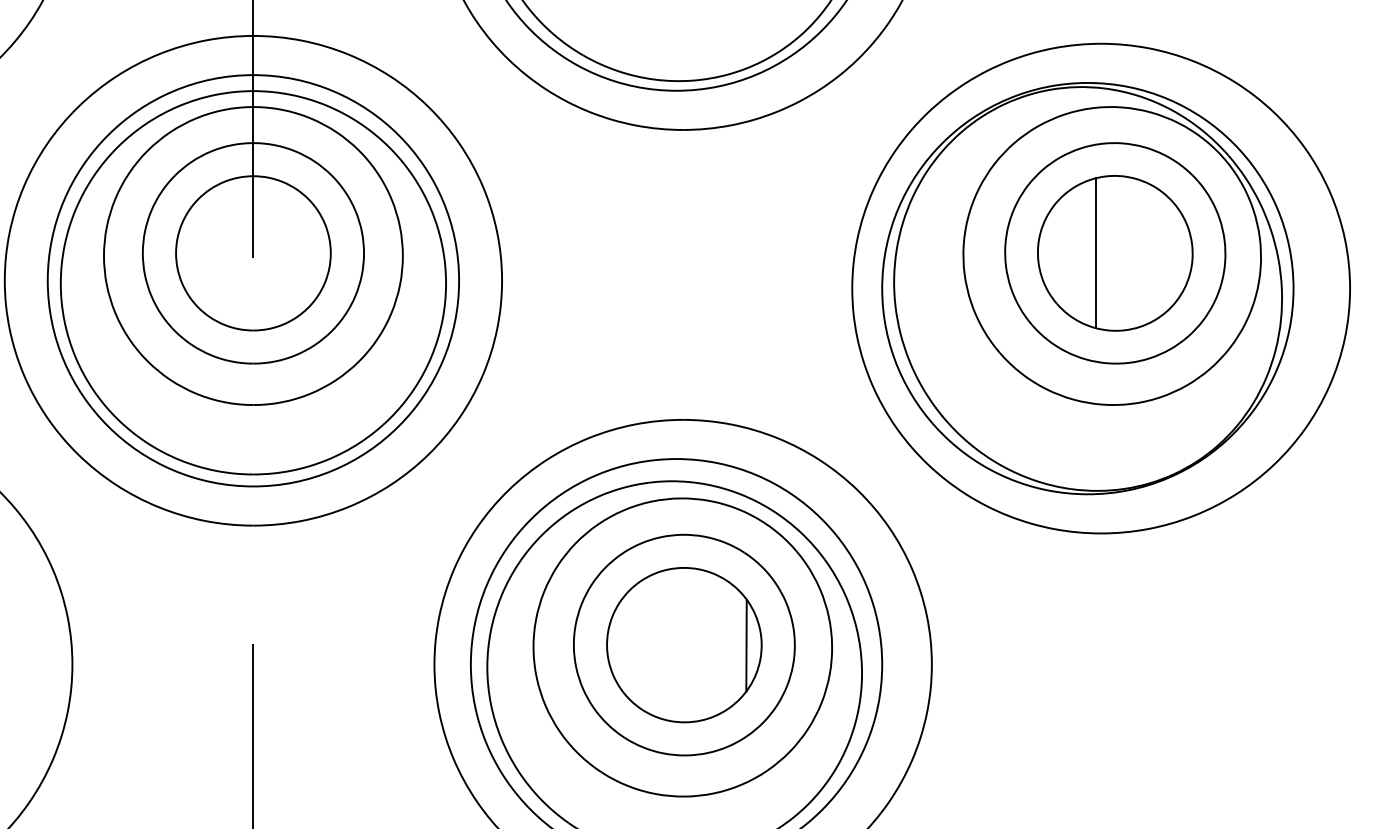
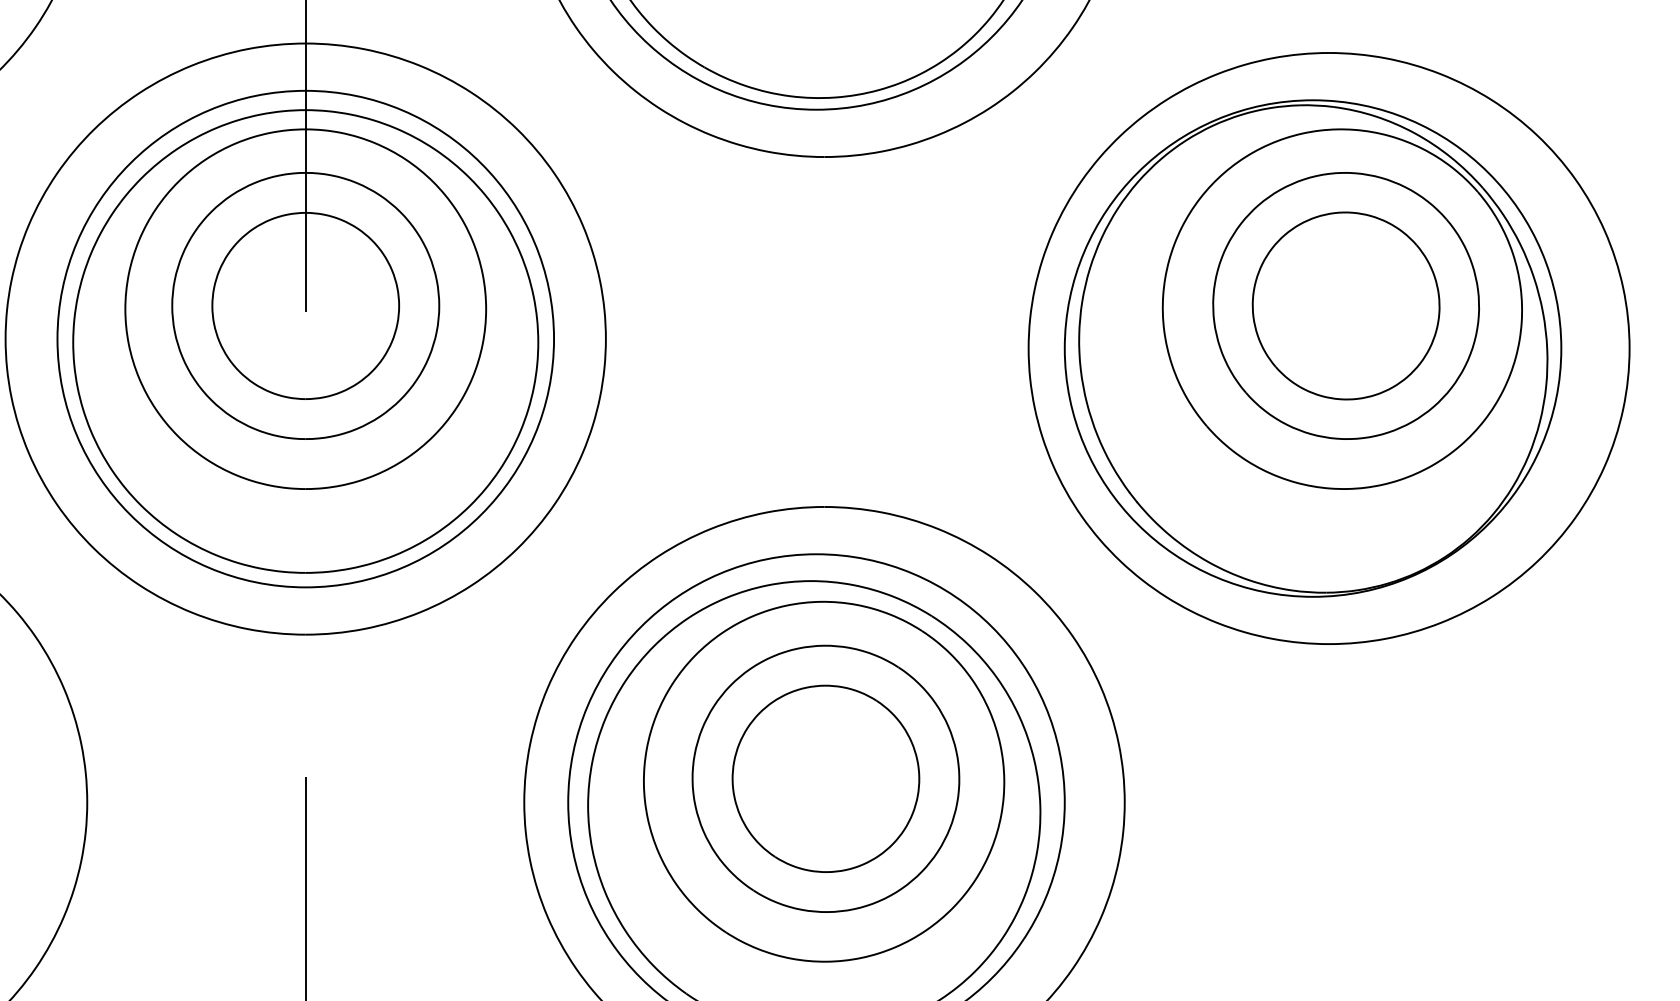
line: (1095, 252) -> (1322, 305), removed
line: (746, 645) -> (900, 779), removed

